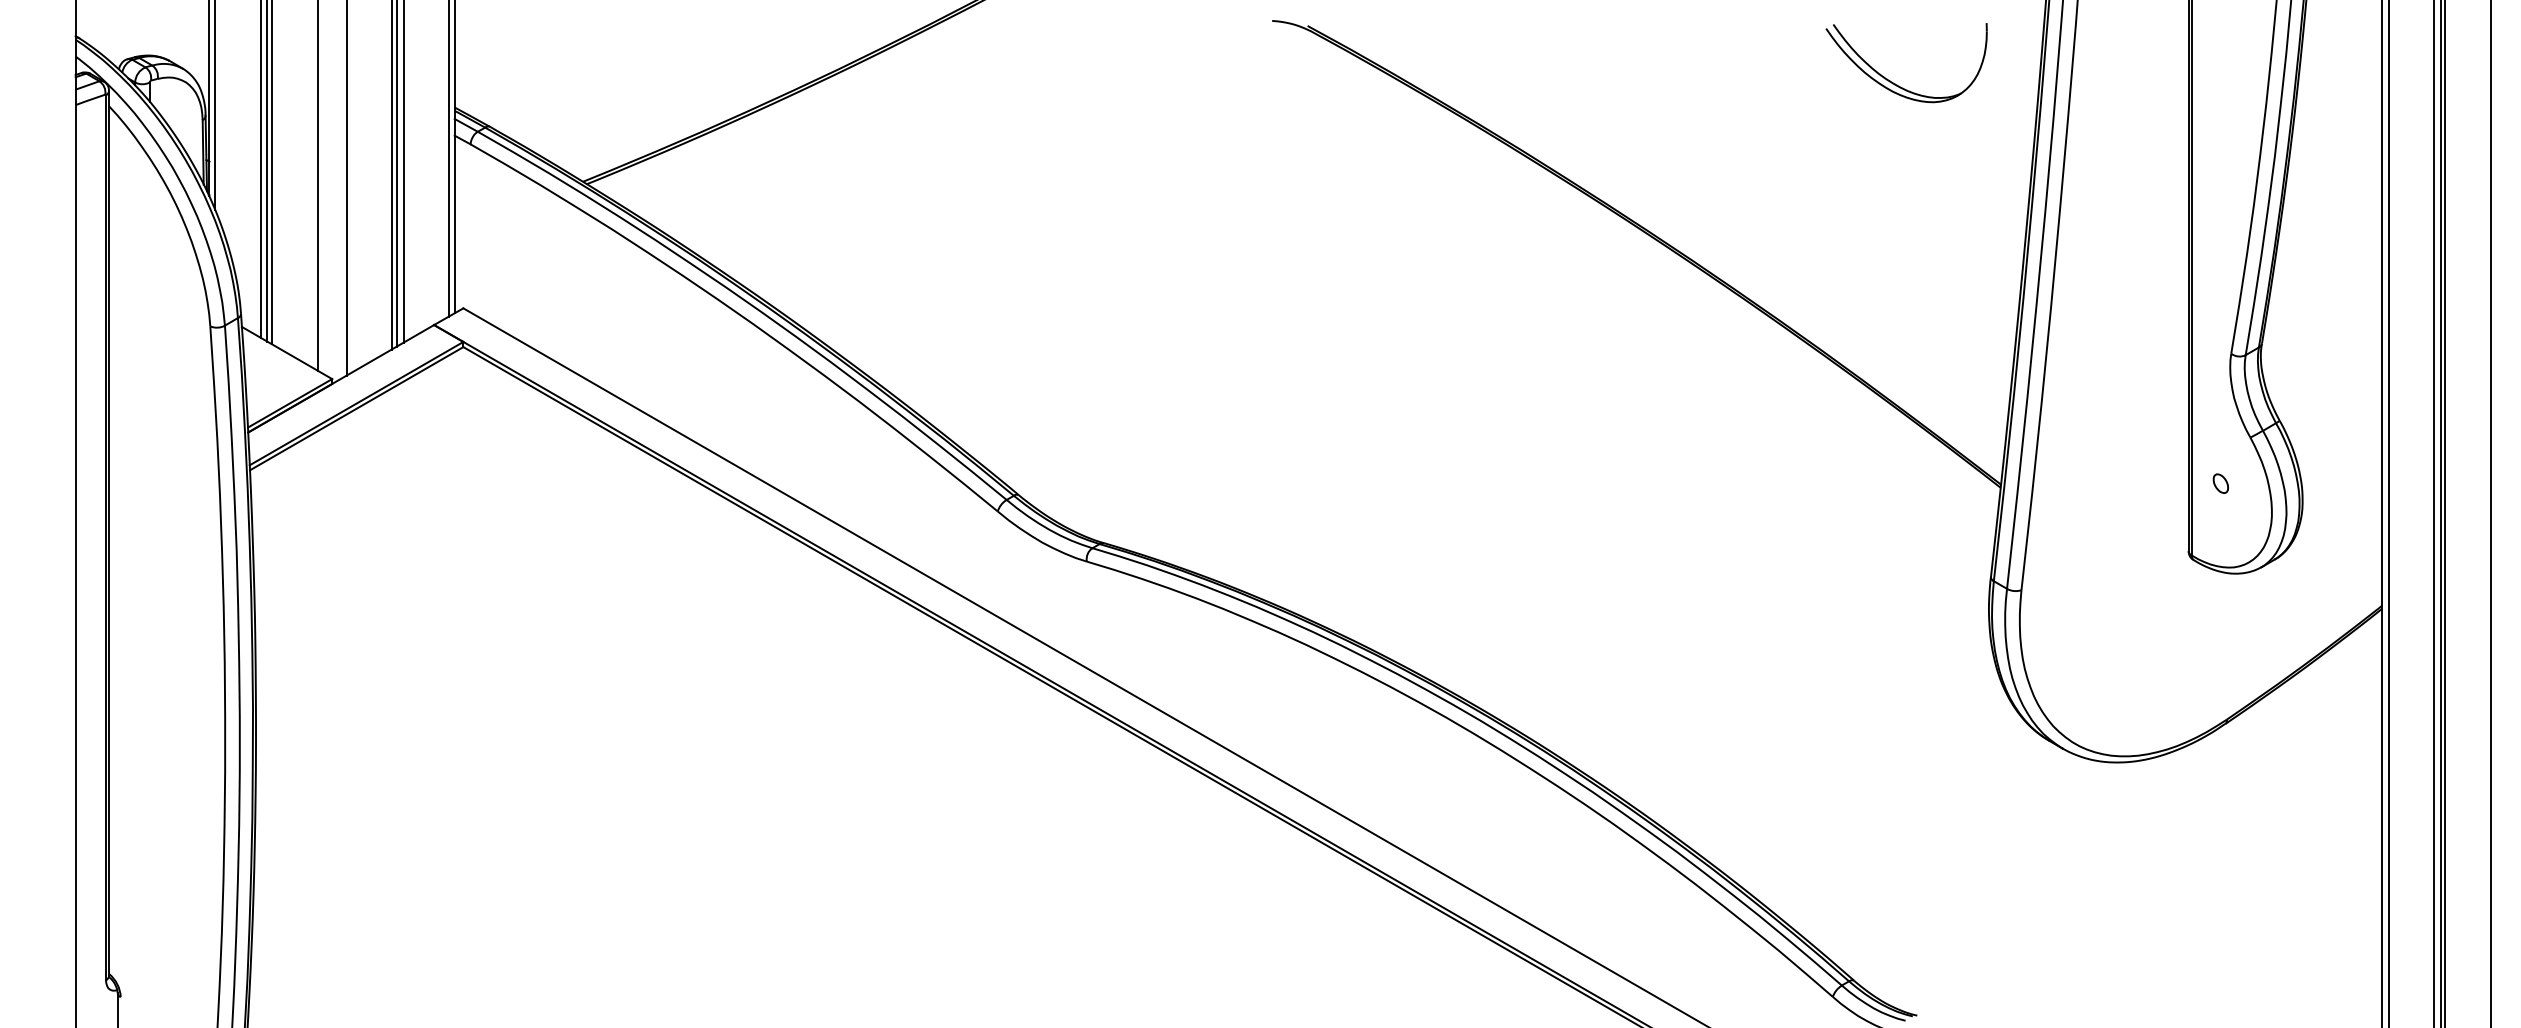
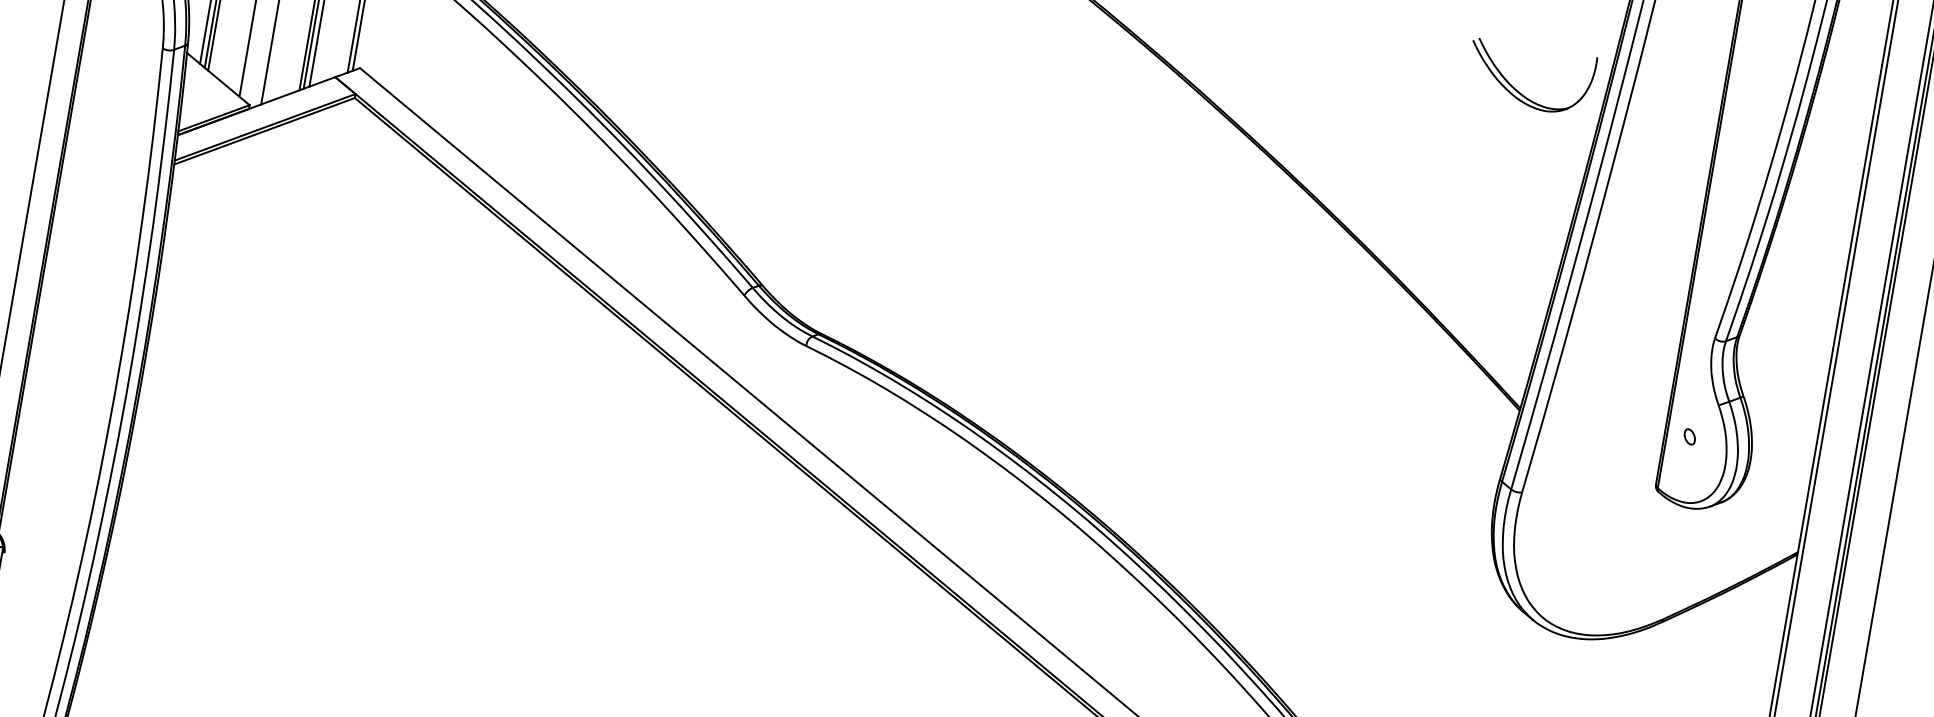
part: (1892, 81) -> (1517, 89), moved

